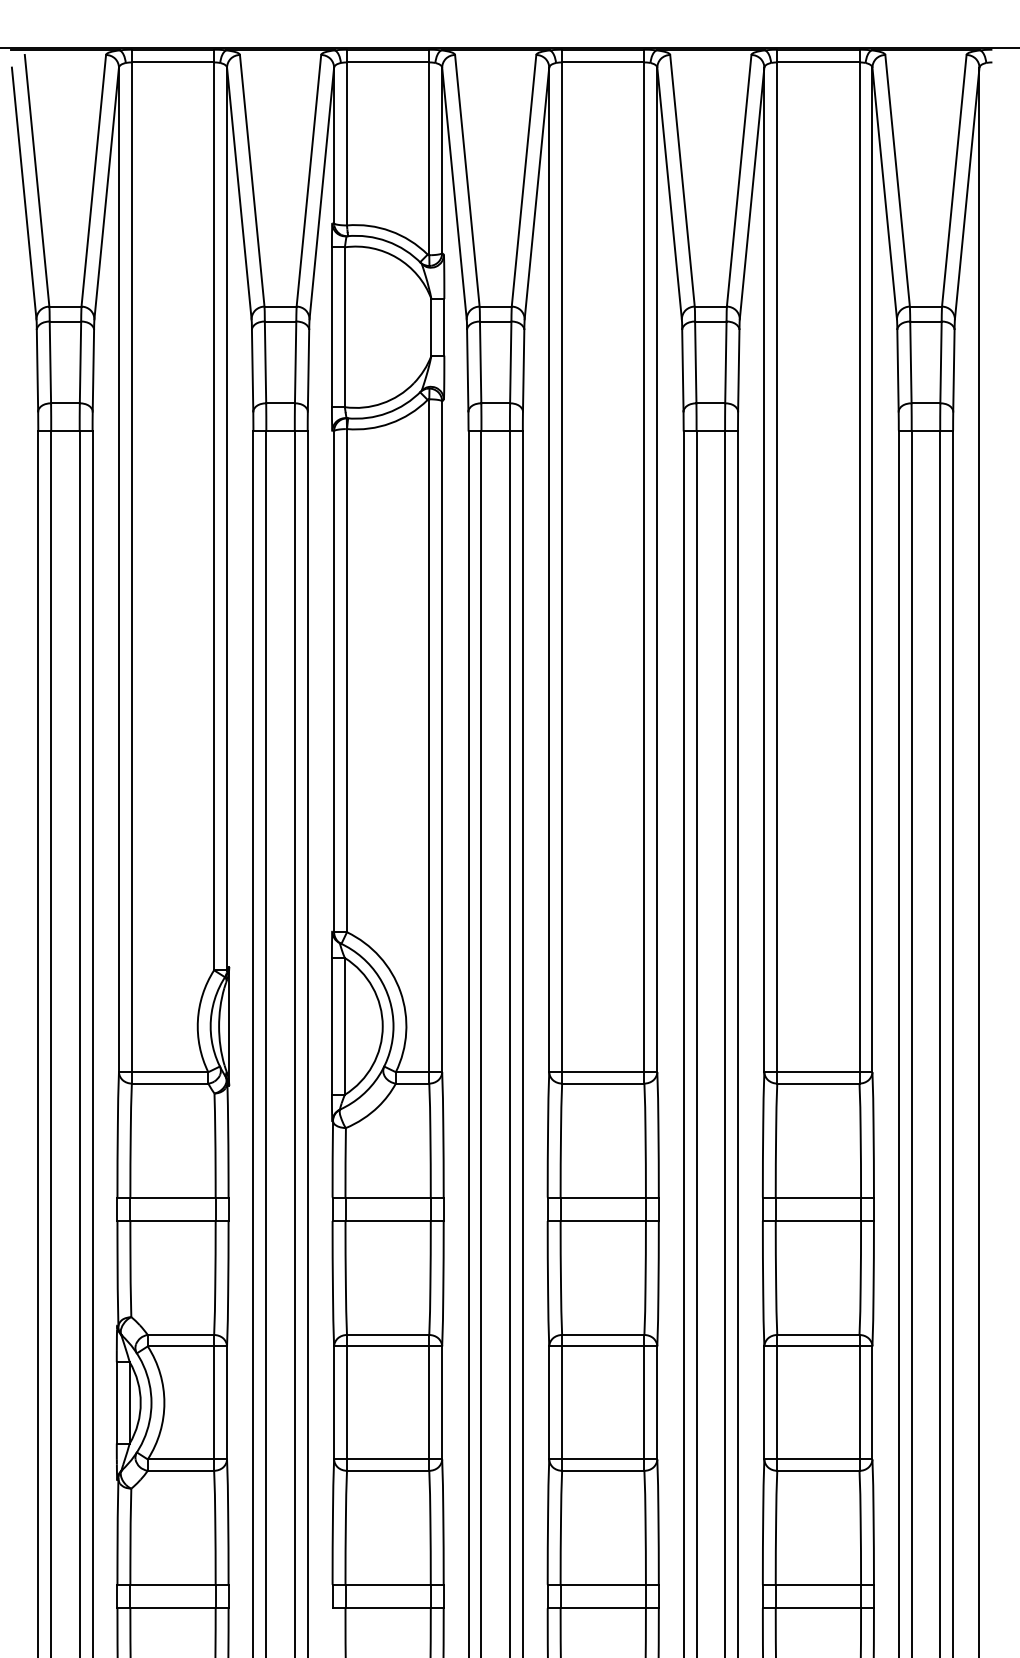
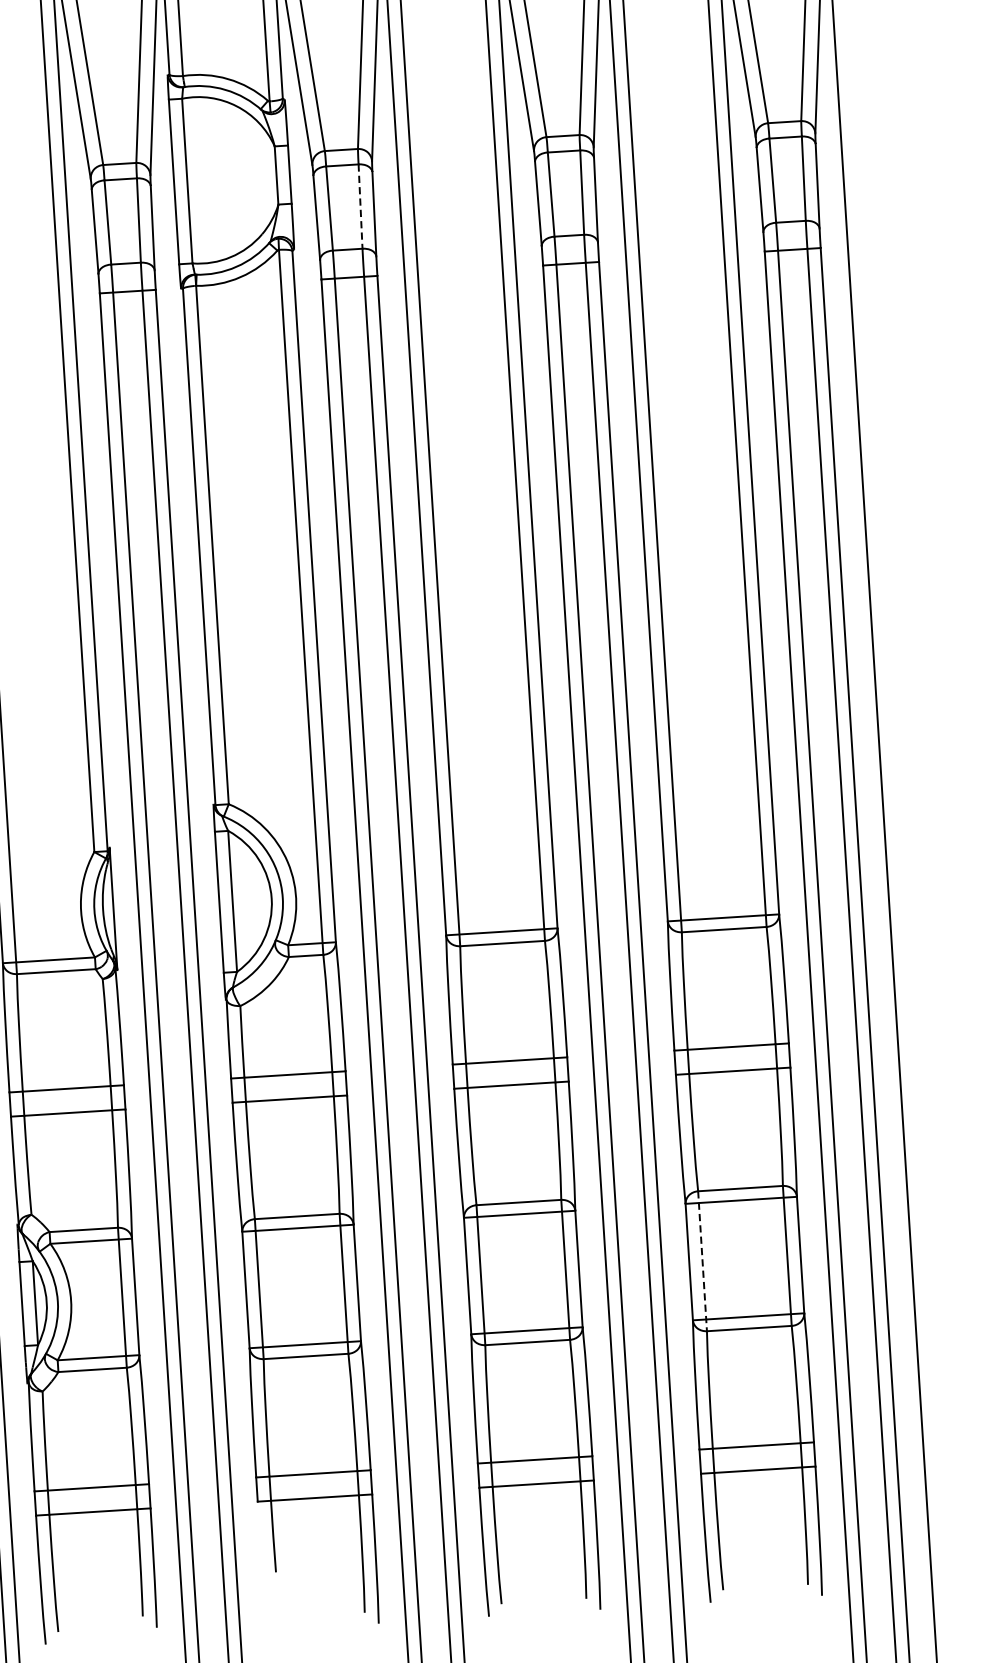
line: (510, 362) -> (360, 206), solid -> dashed
line: (777, 1402) -> (702, 1260), solid -> dashed

